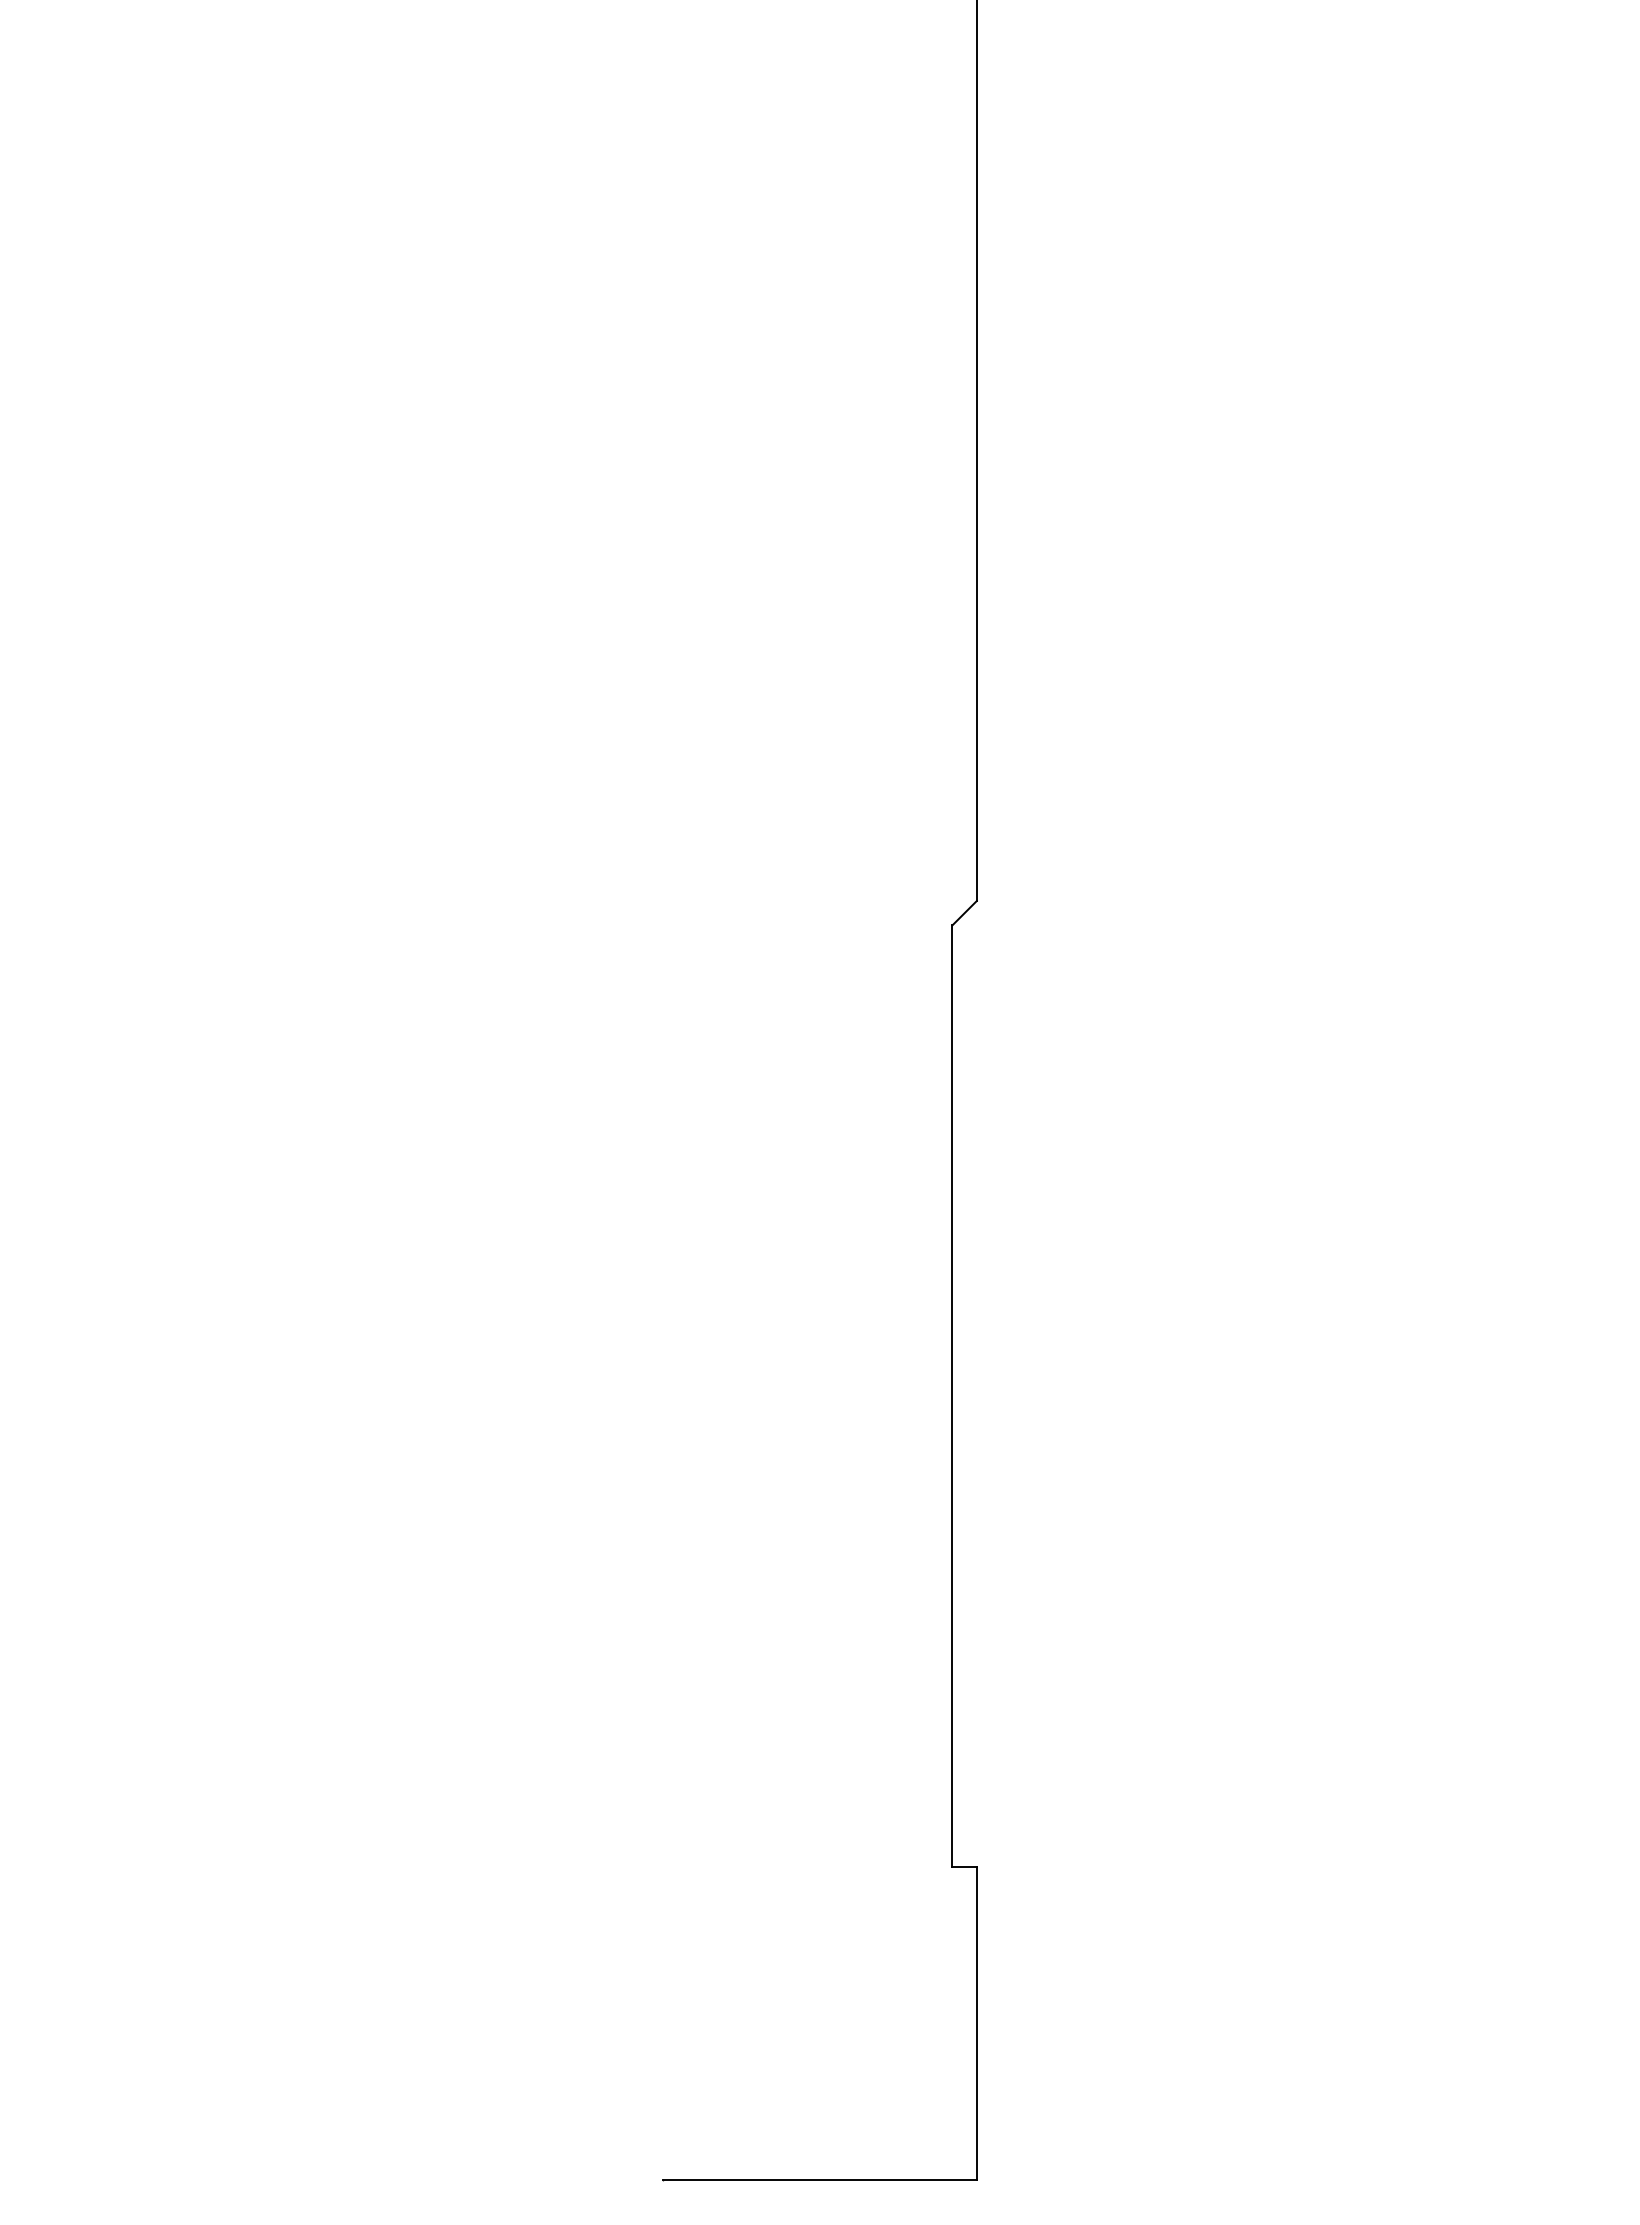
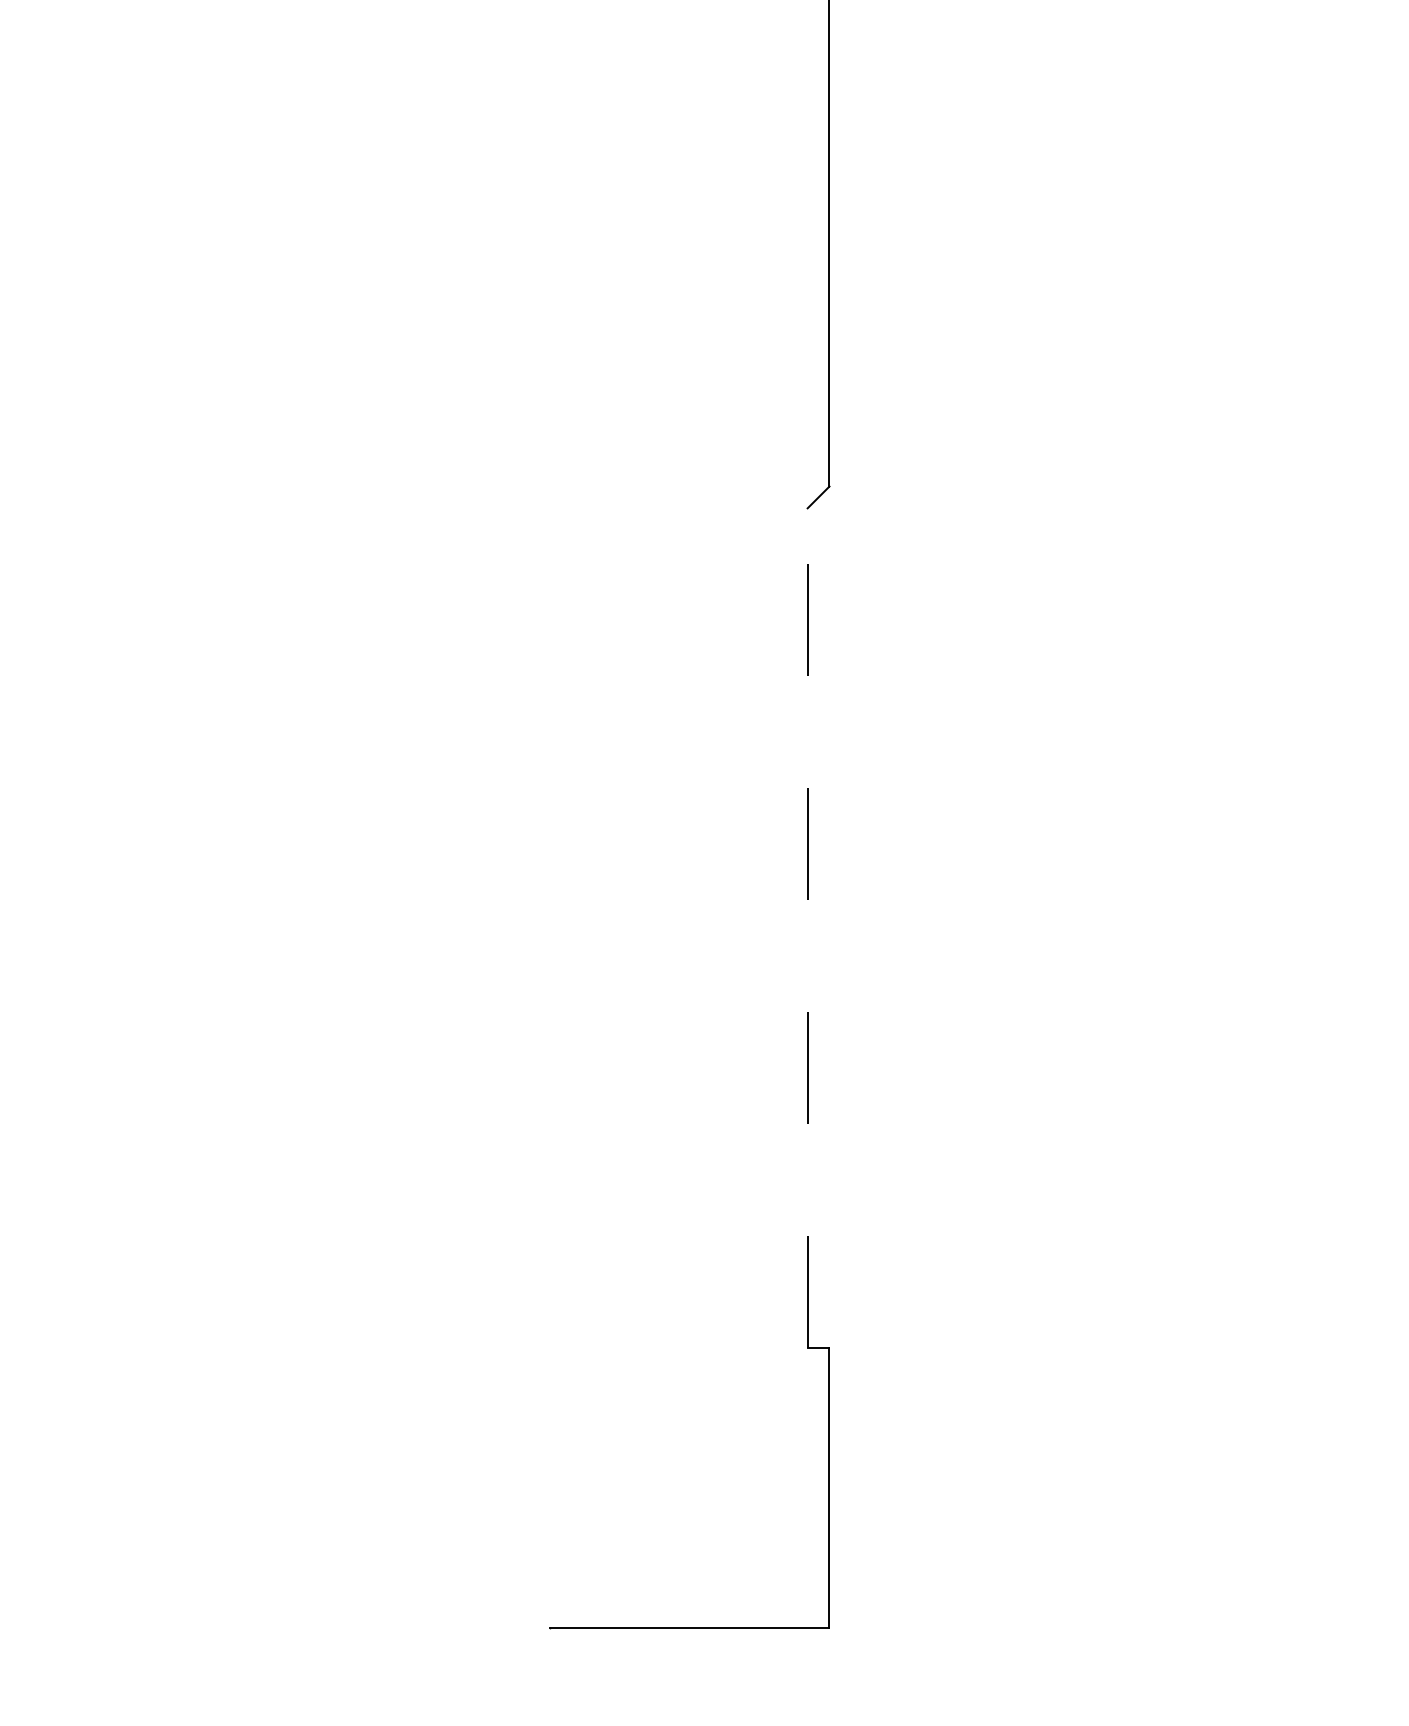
line: (952, 1396) -> (807, 928), solid -> dashed

